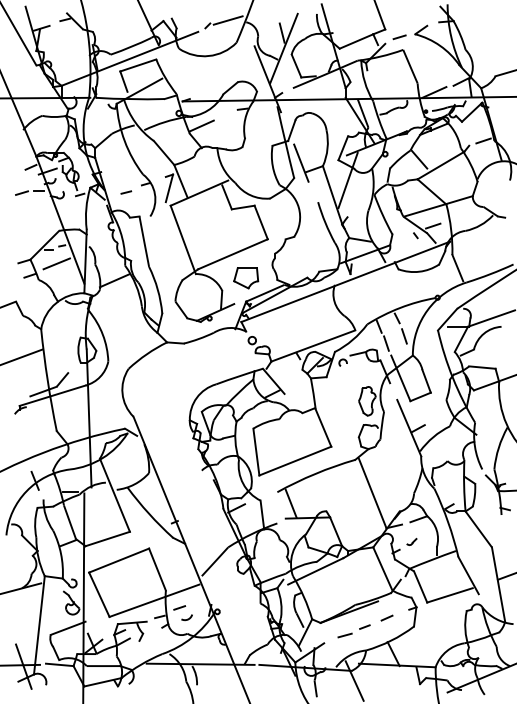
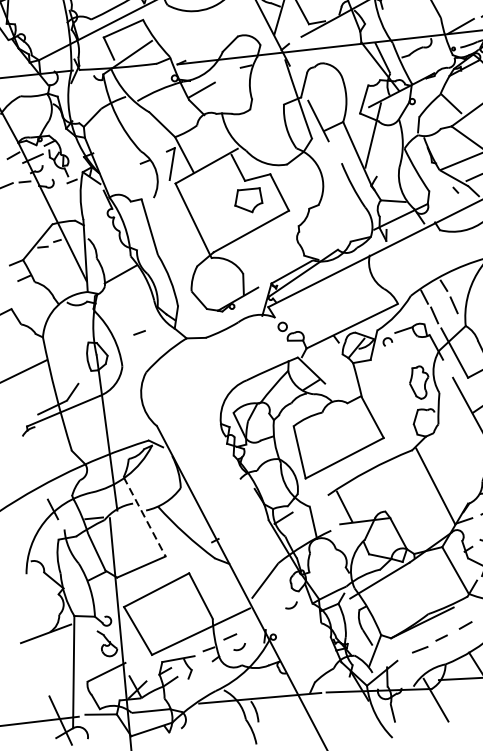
line: (126, 192) -> (139, 332), moved
line: (56, 263) -> (52, 261), removed
part: (246, 278) -> (248, 201), moved
line: (114, 495) -> (144, 517), solid -> dashed
arc: (236, 586) -> (292, 606), added

